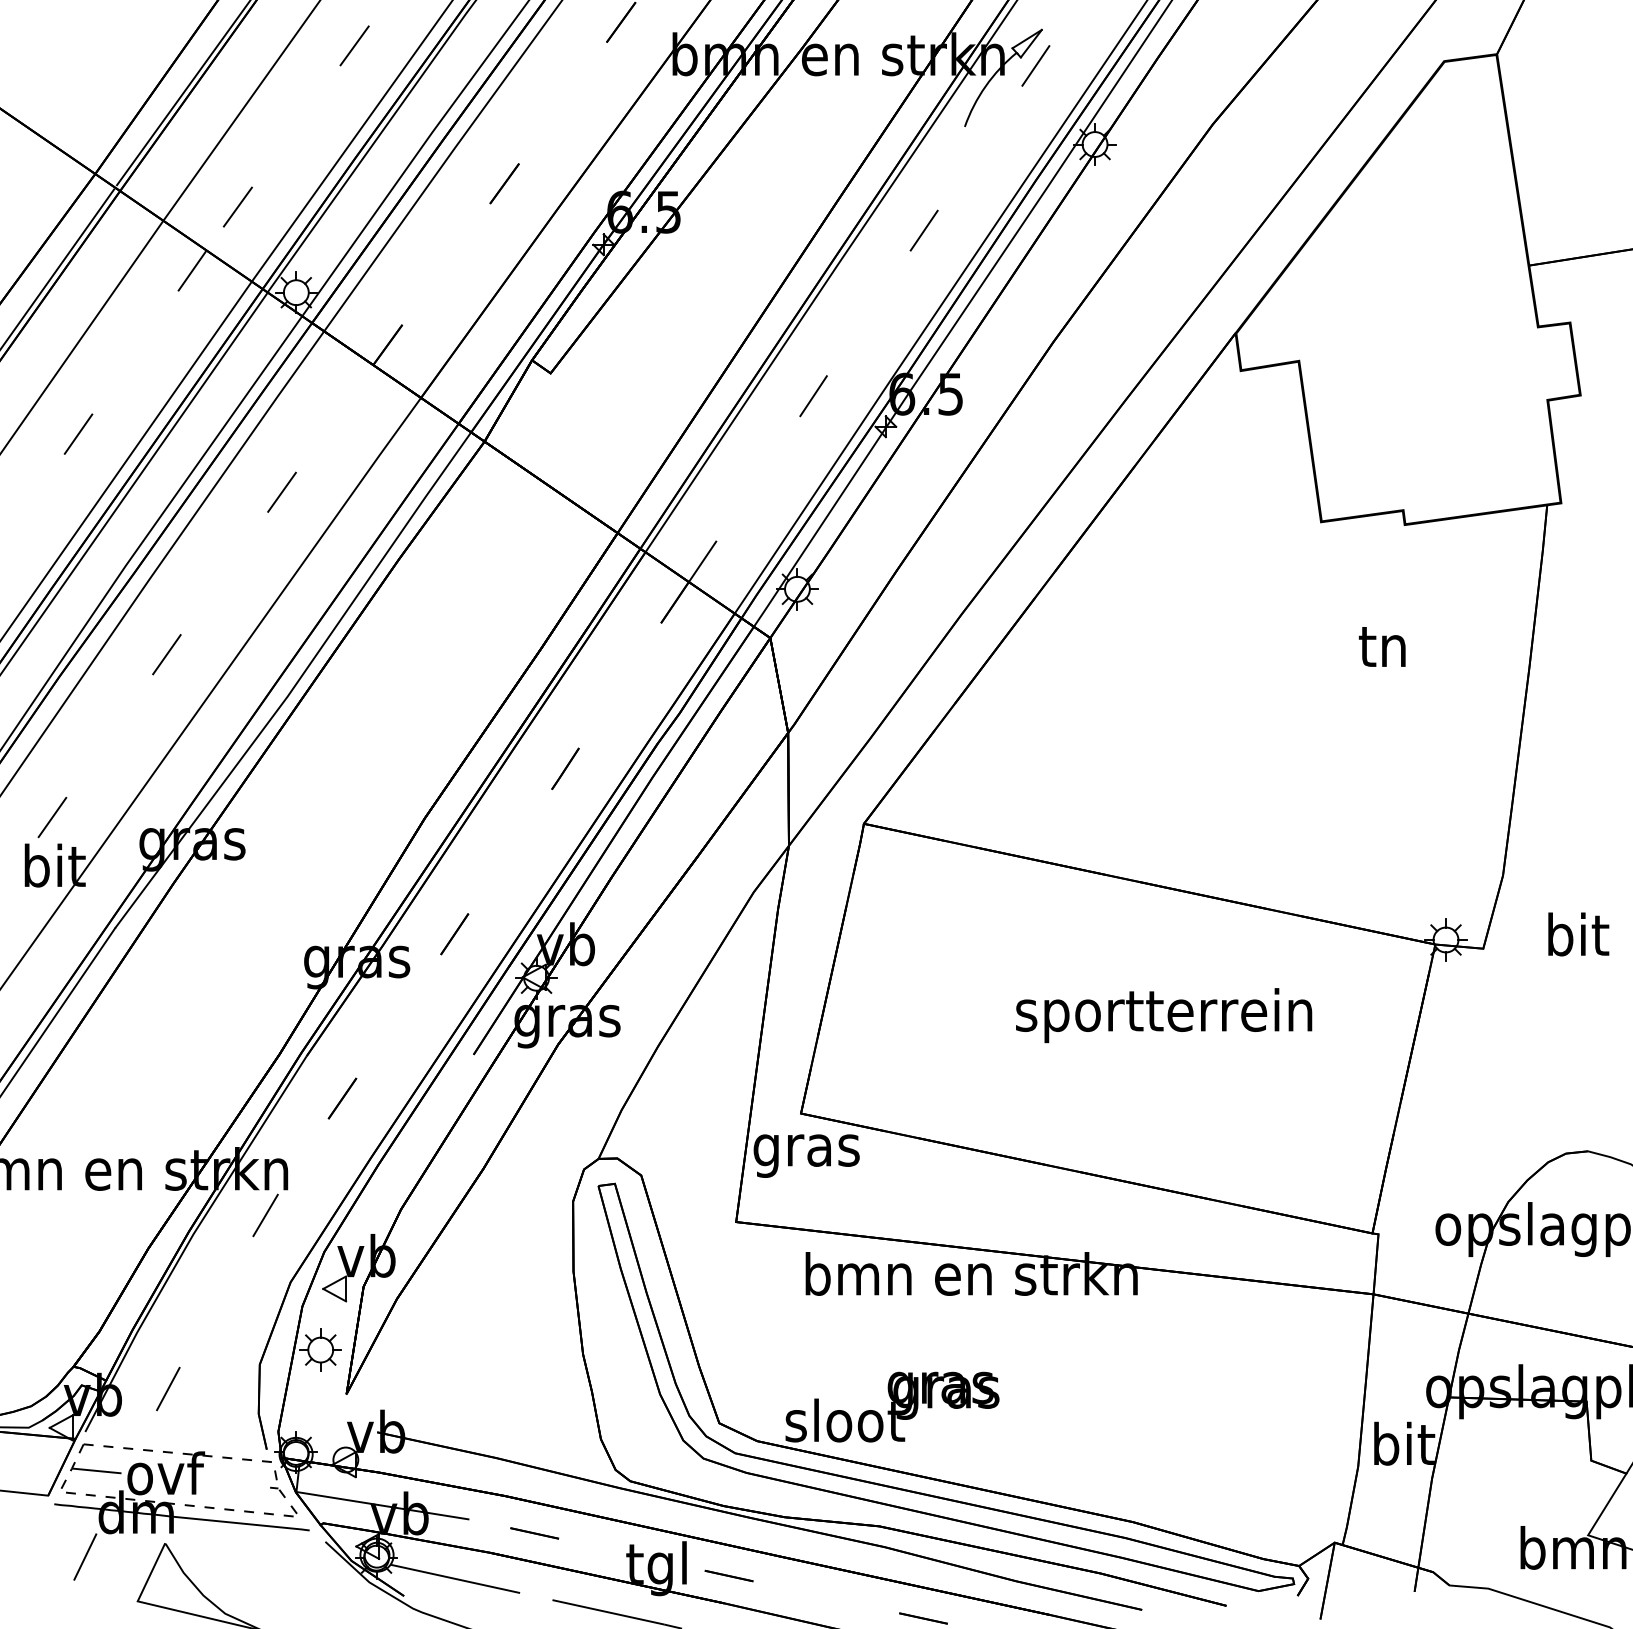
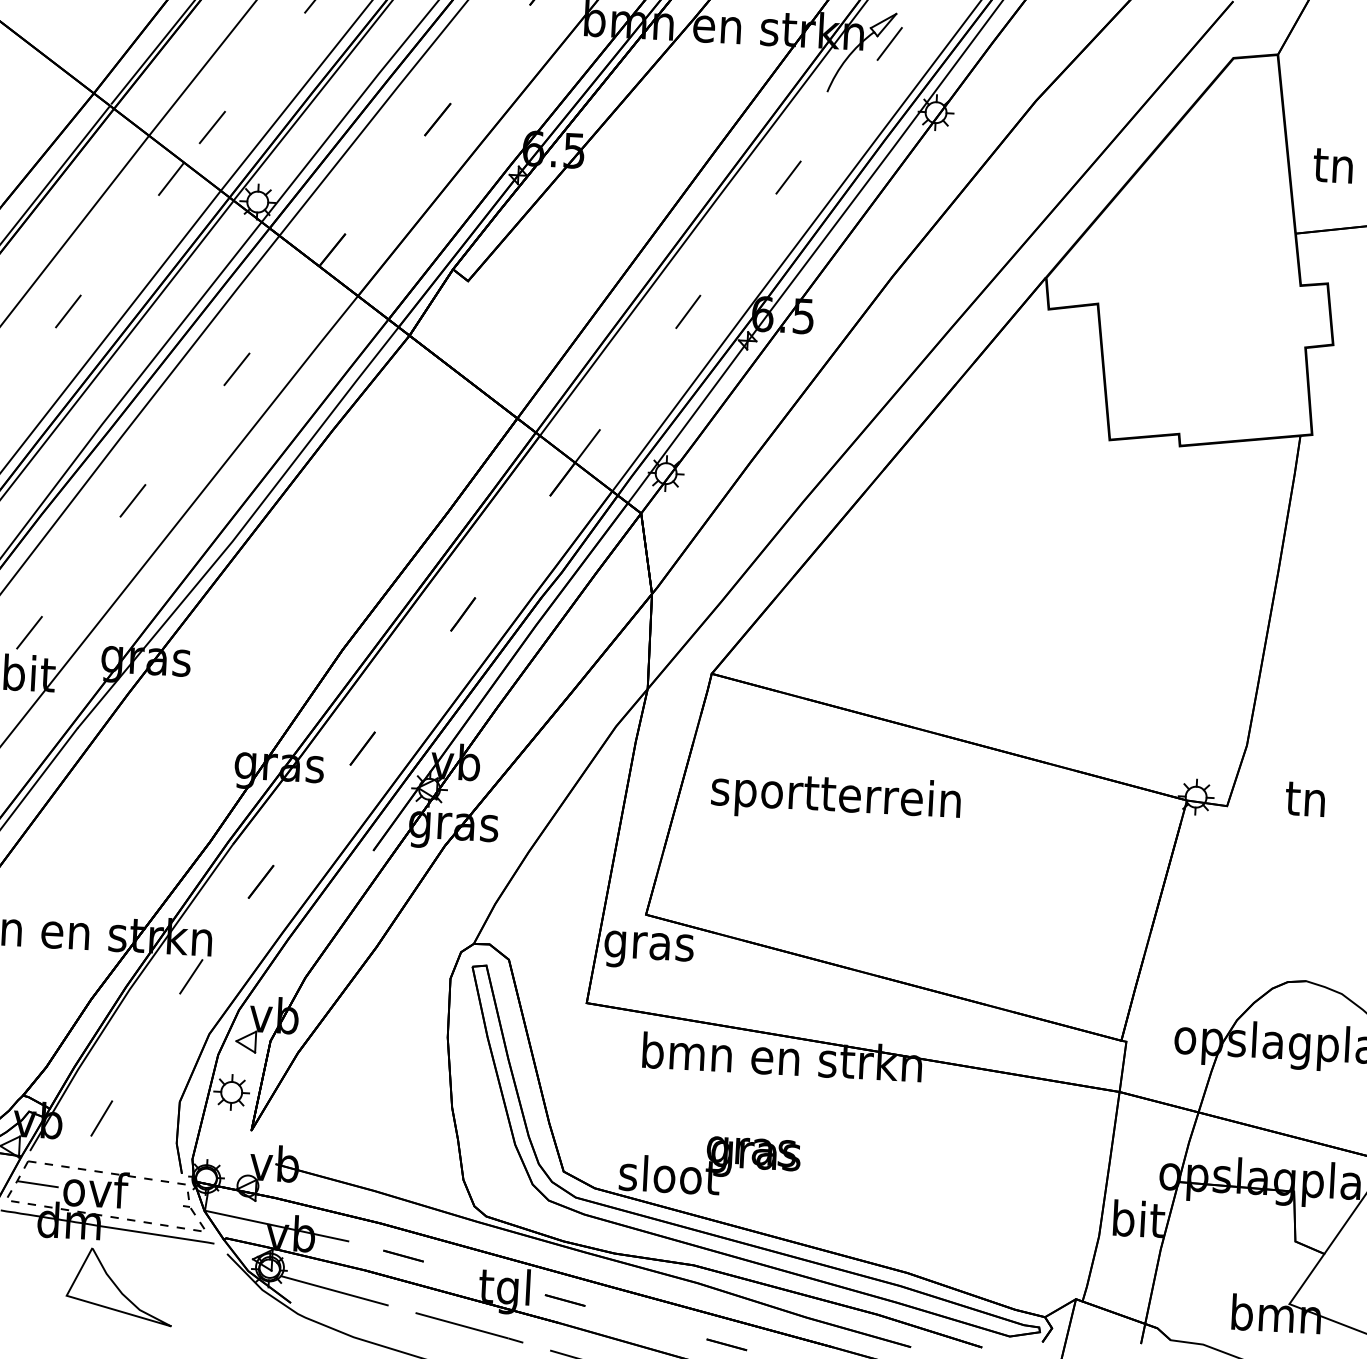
text: (1381, 646) -> (1332, 165), moved
text: (1578, 934) -> (1307, 798), bit -> tn
text: (1164, 1015) -> (836, 798), moved
line: (85, 1556) -> (24, 1255), removed

